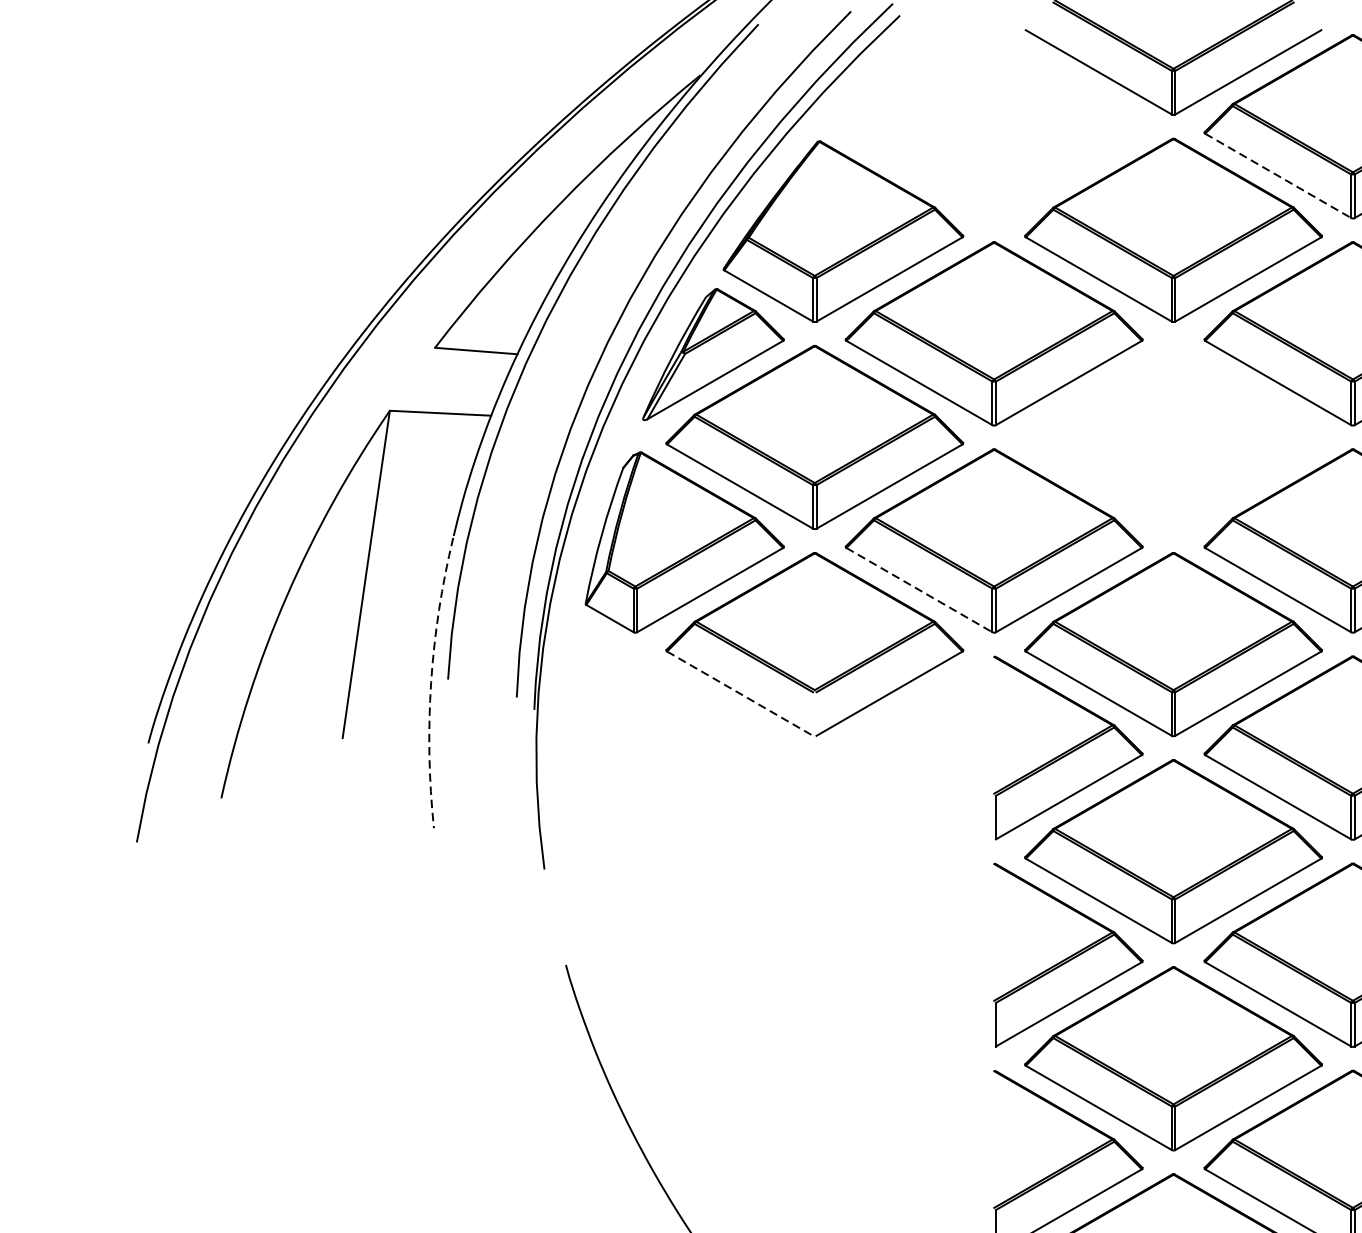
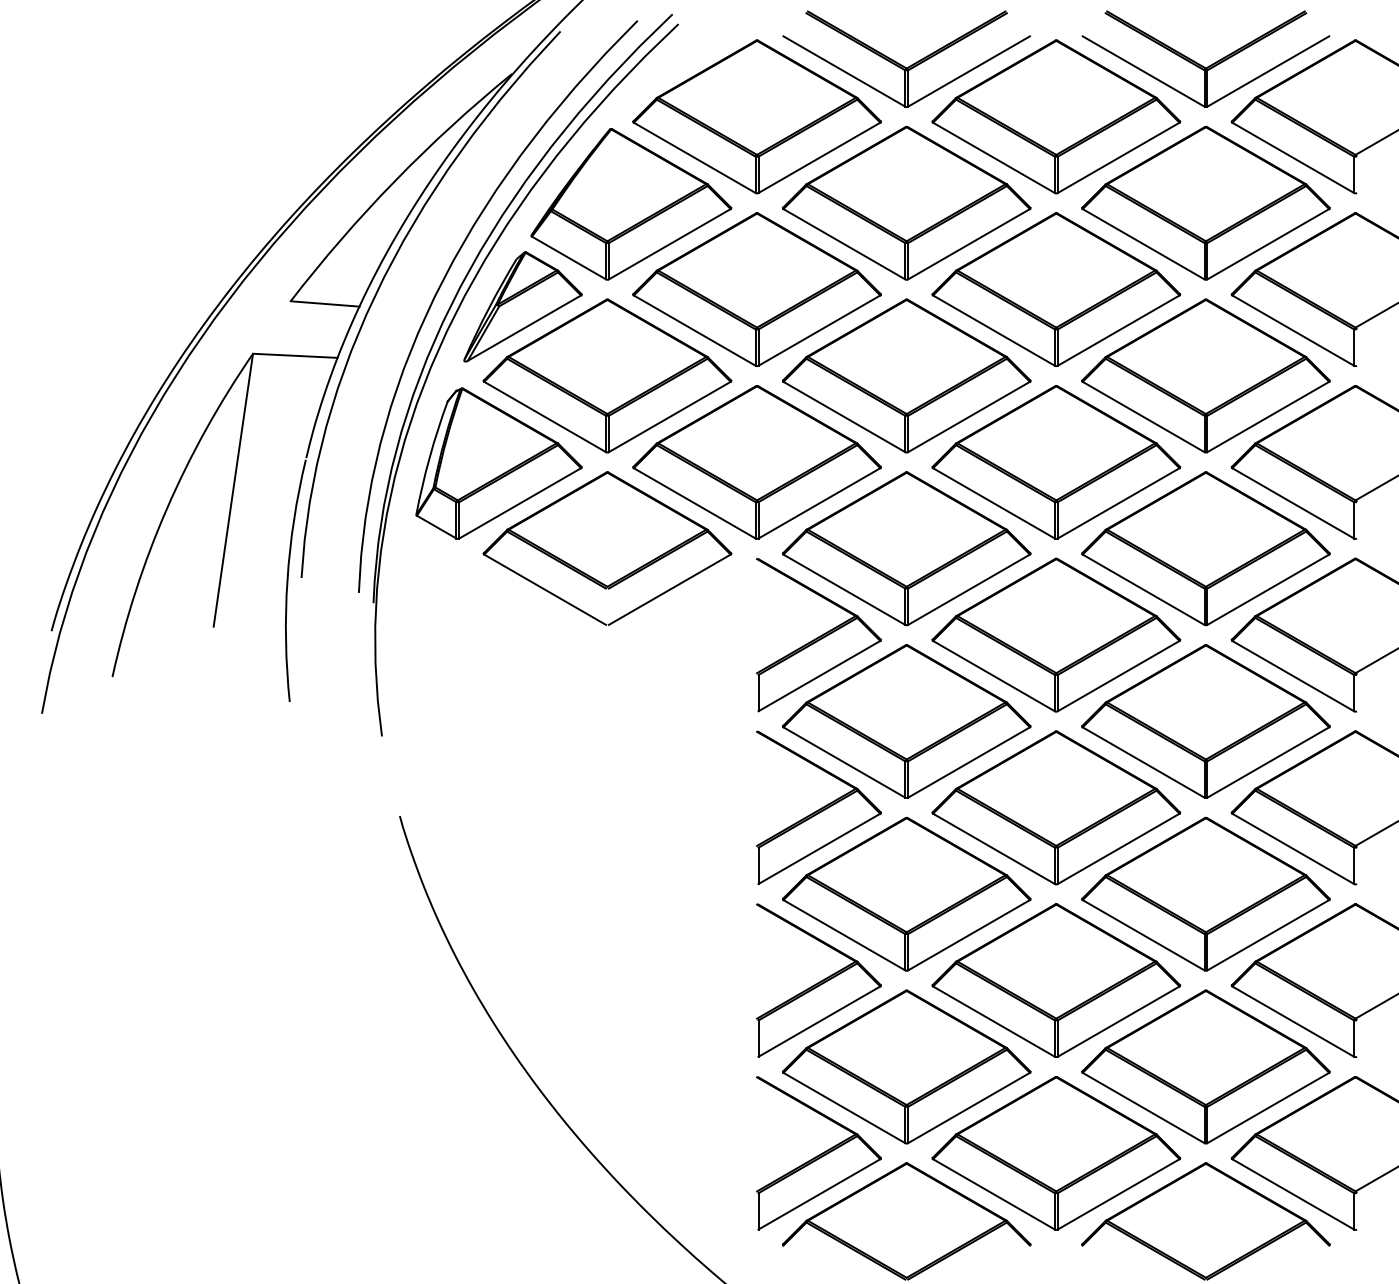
part: (993, 126) -> (756, 116), added
line: (1278, 176) -> (994, 158), dashed -> solid
part: (1173, 436) -> (906, 375), added
line: (920, 590) -> (695, 503), dashed -> solid
arc: (431, 682) -> (287, 580), dashed -> solid
line: (740, 694) -> (545, 590), dashed -> solid

